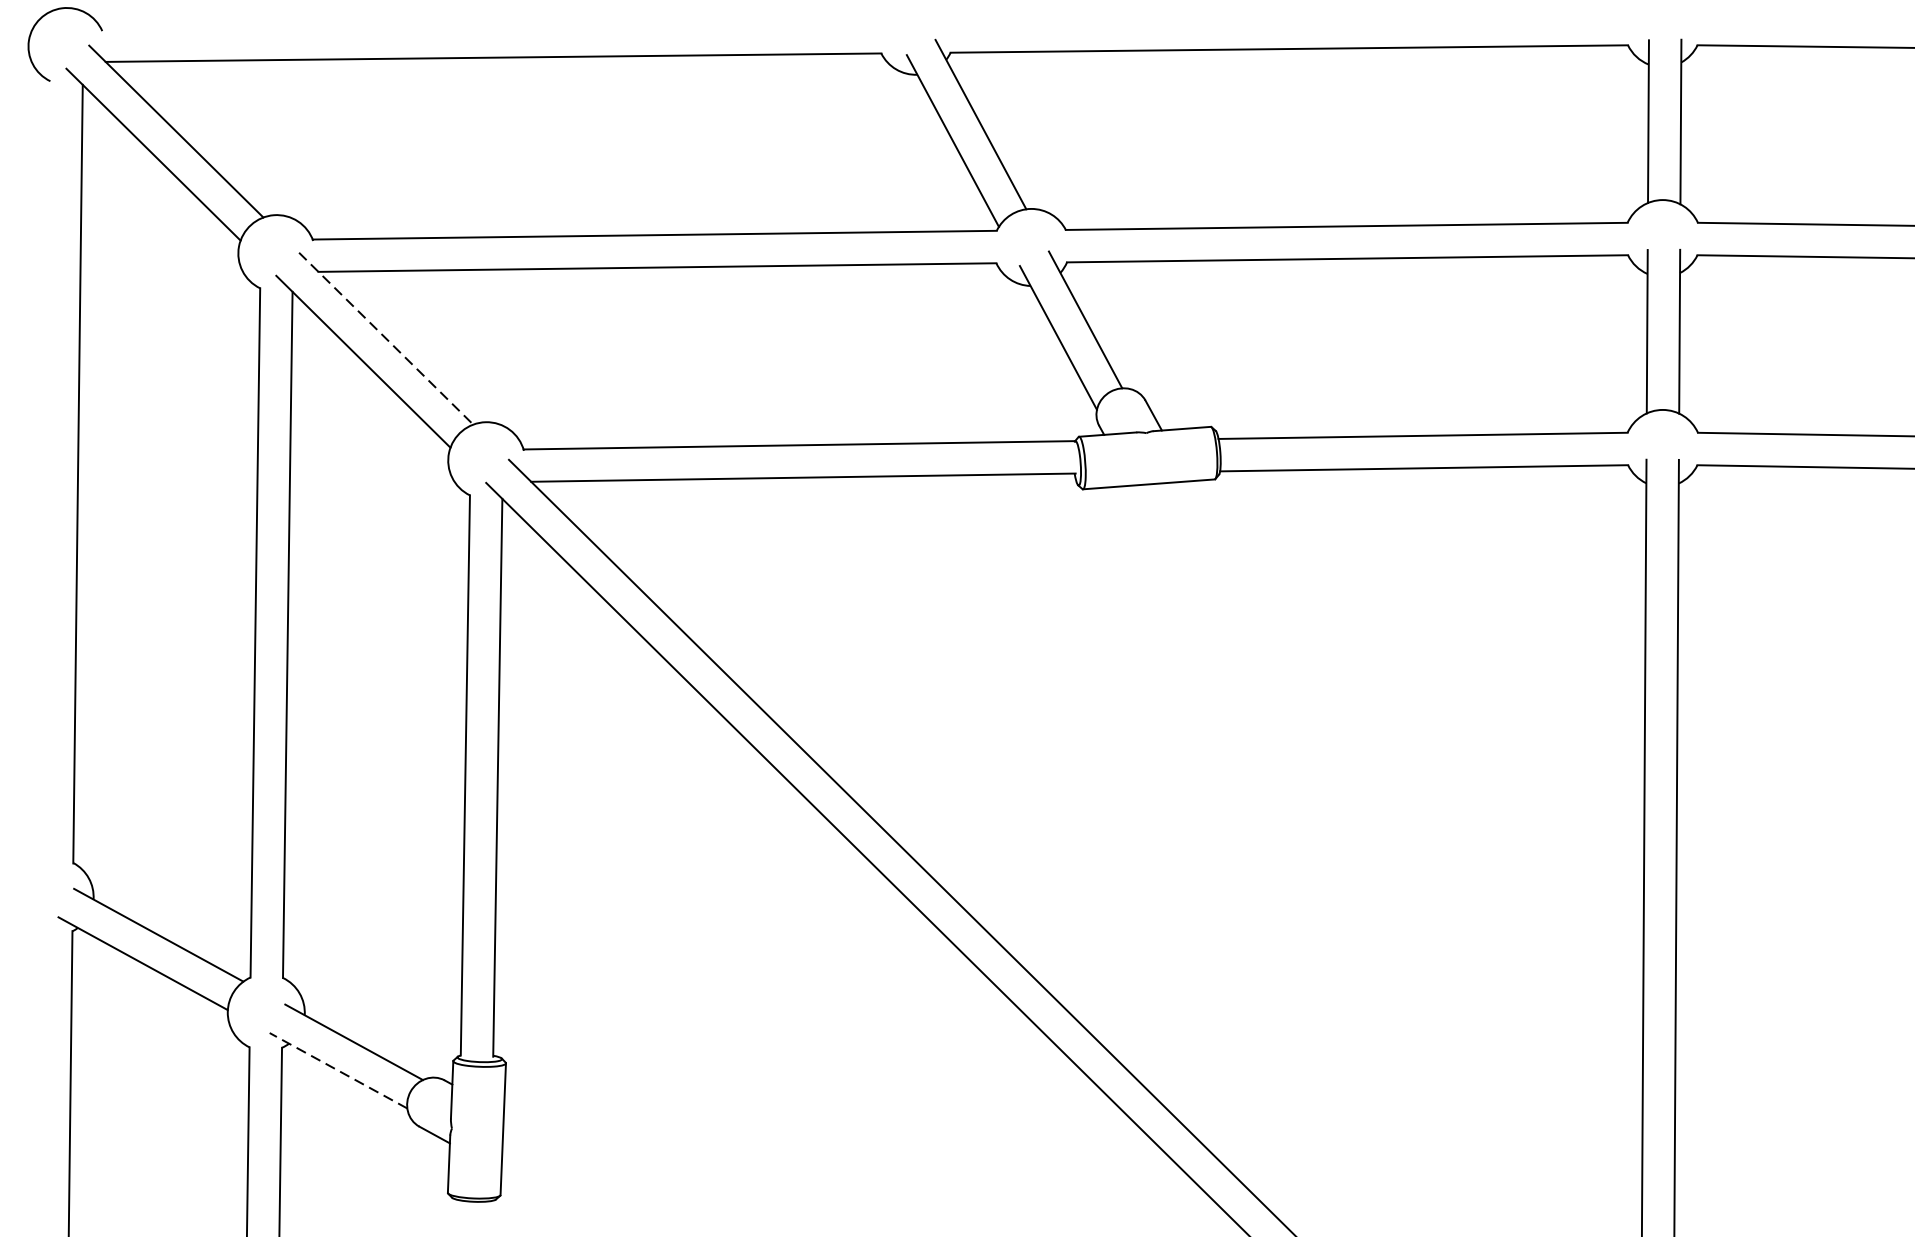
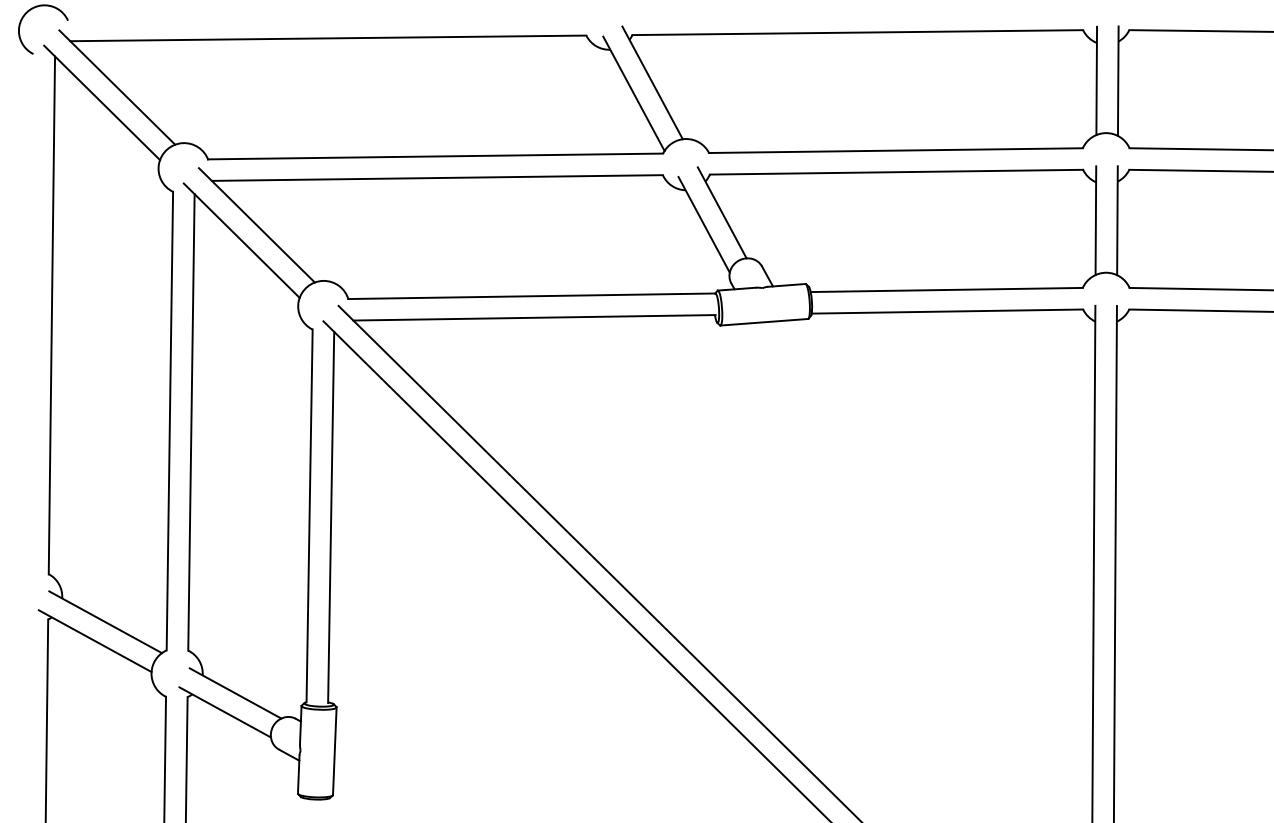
line: (387, 338) -> (257, 225), dashed -> solid
line: (337, 1070) -> (224, 712), dashed -> solid

